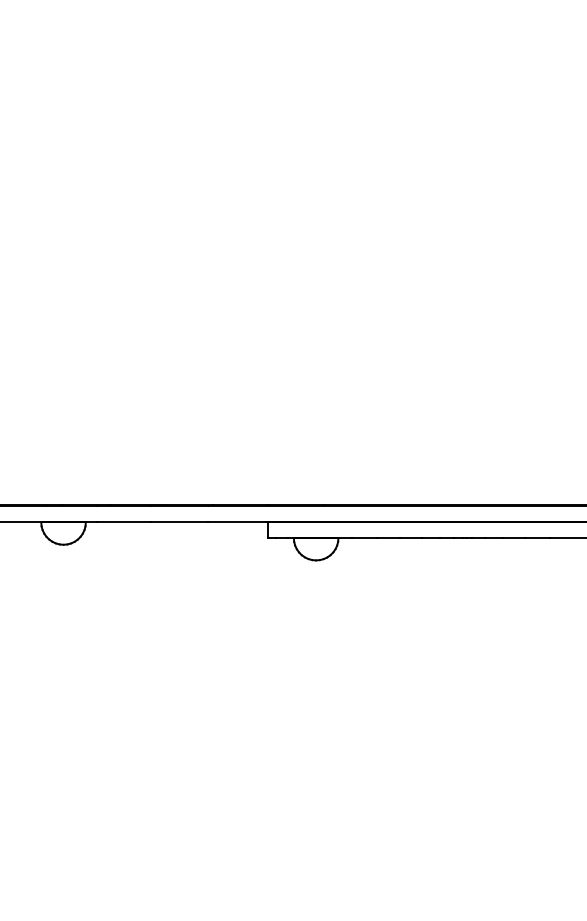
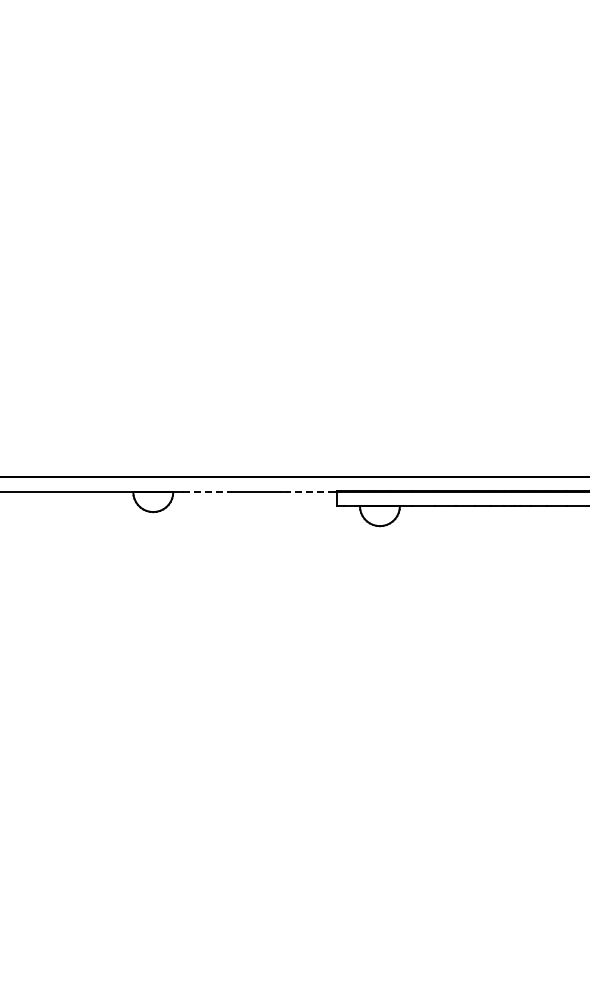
line: (125, 521) -> (208, 491), solid -> dashed
line: (236, 521) -> (308, 491), solid -> dashed

